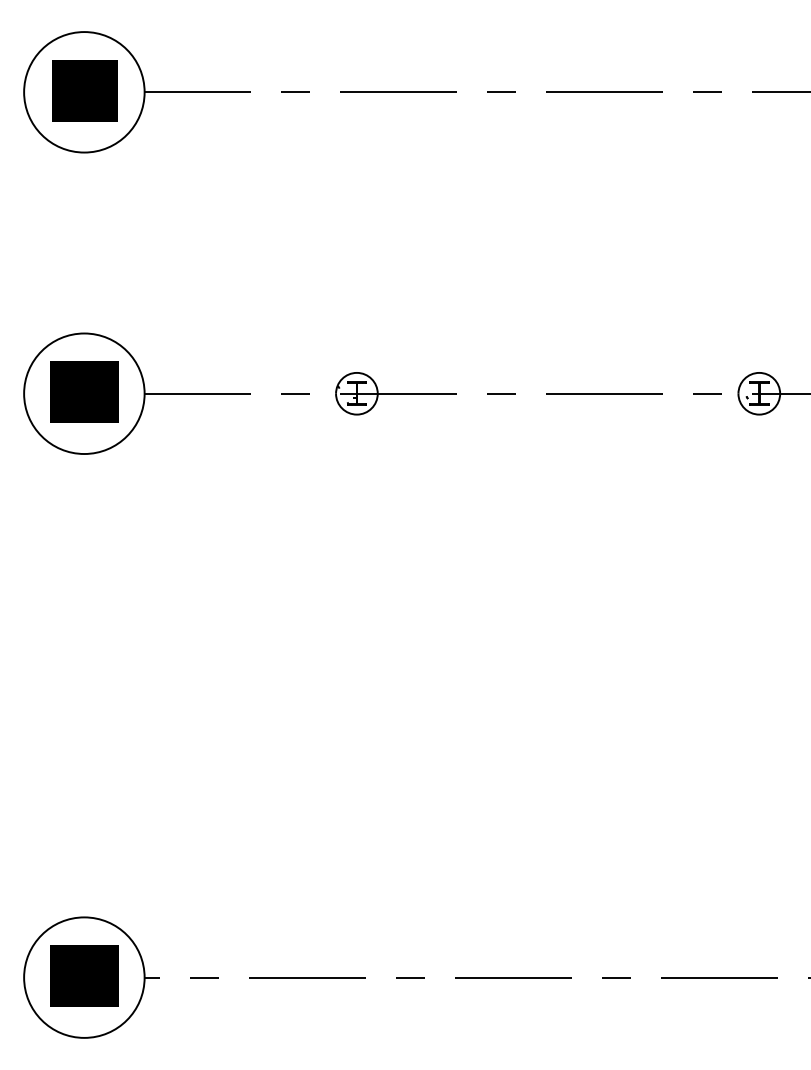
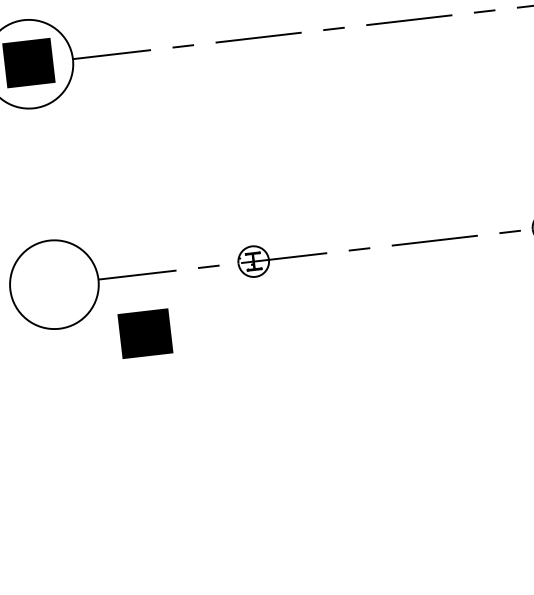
text: (84, 391) -> (145, 333), moved

